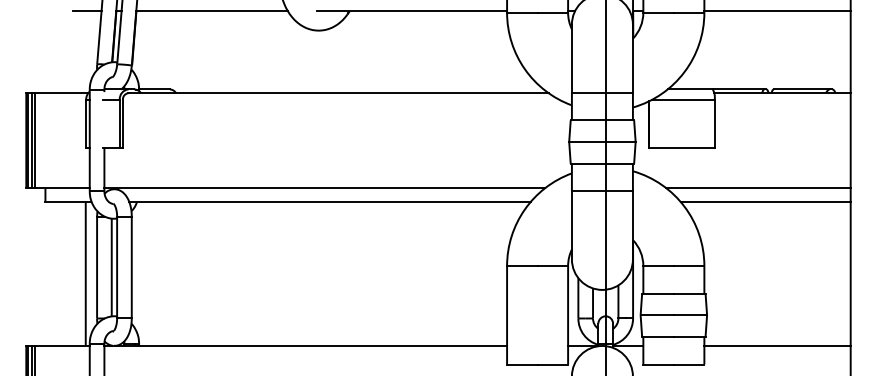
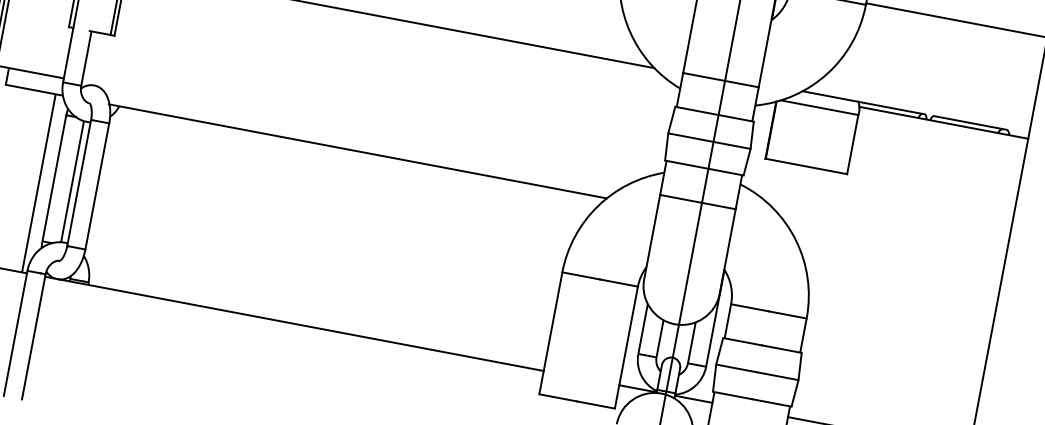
line: (324, 188) -> (354, 133), removed
line: (758, 188) -> (891, 235), removed
line: (765, 201) -> (897, 252), removed

